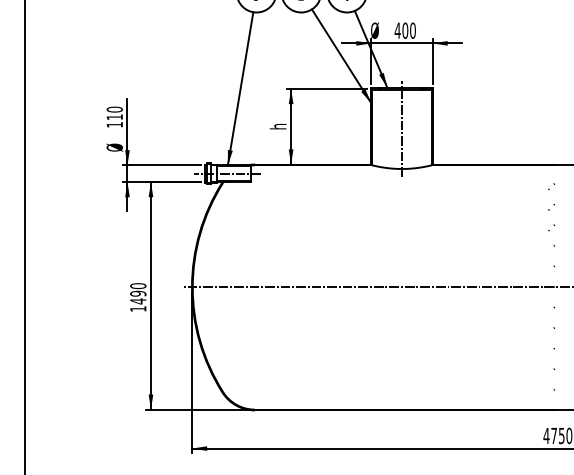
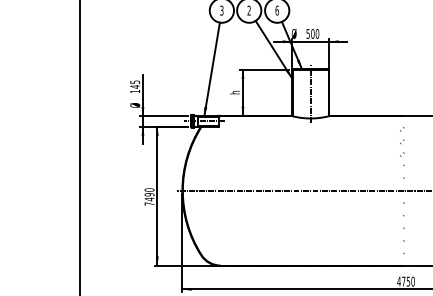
text: (396, 29) -> (307, 33), 400 -> 500
text: (115, 113) -> (135, 84), 110 -> 145
text: (138, 308) -> (149, 203), 1490 -> 7490

